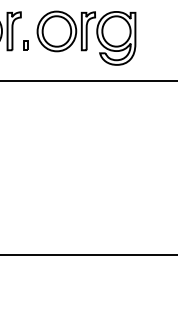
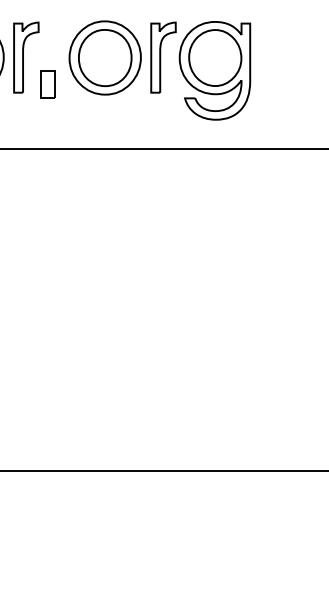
part: (25, 45) -> (47, 83), size x1.6

